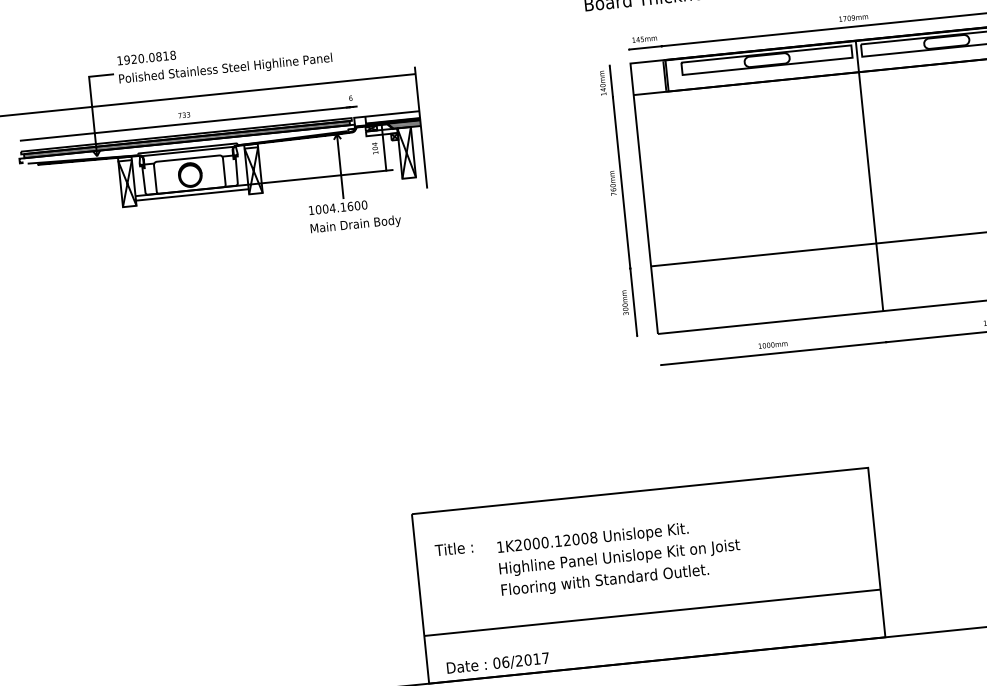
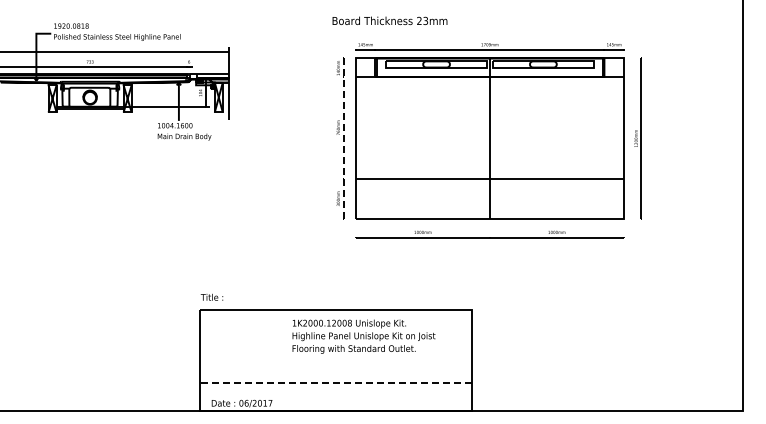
line: (623, 200) -> (343, 138), solid -> dashed
text: (453, 547) -> (211, 296), moved
text: (618, 557) -> (363, 336), moved
line: (651, 612) -> (335, 382), solid -> dashed

